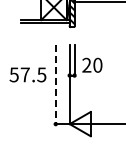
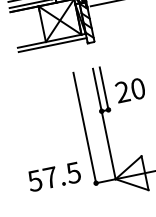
text: (27, 74) -> (53, 176), moved
line: (55, 85) -> (84, 129), dashed -> solid

